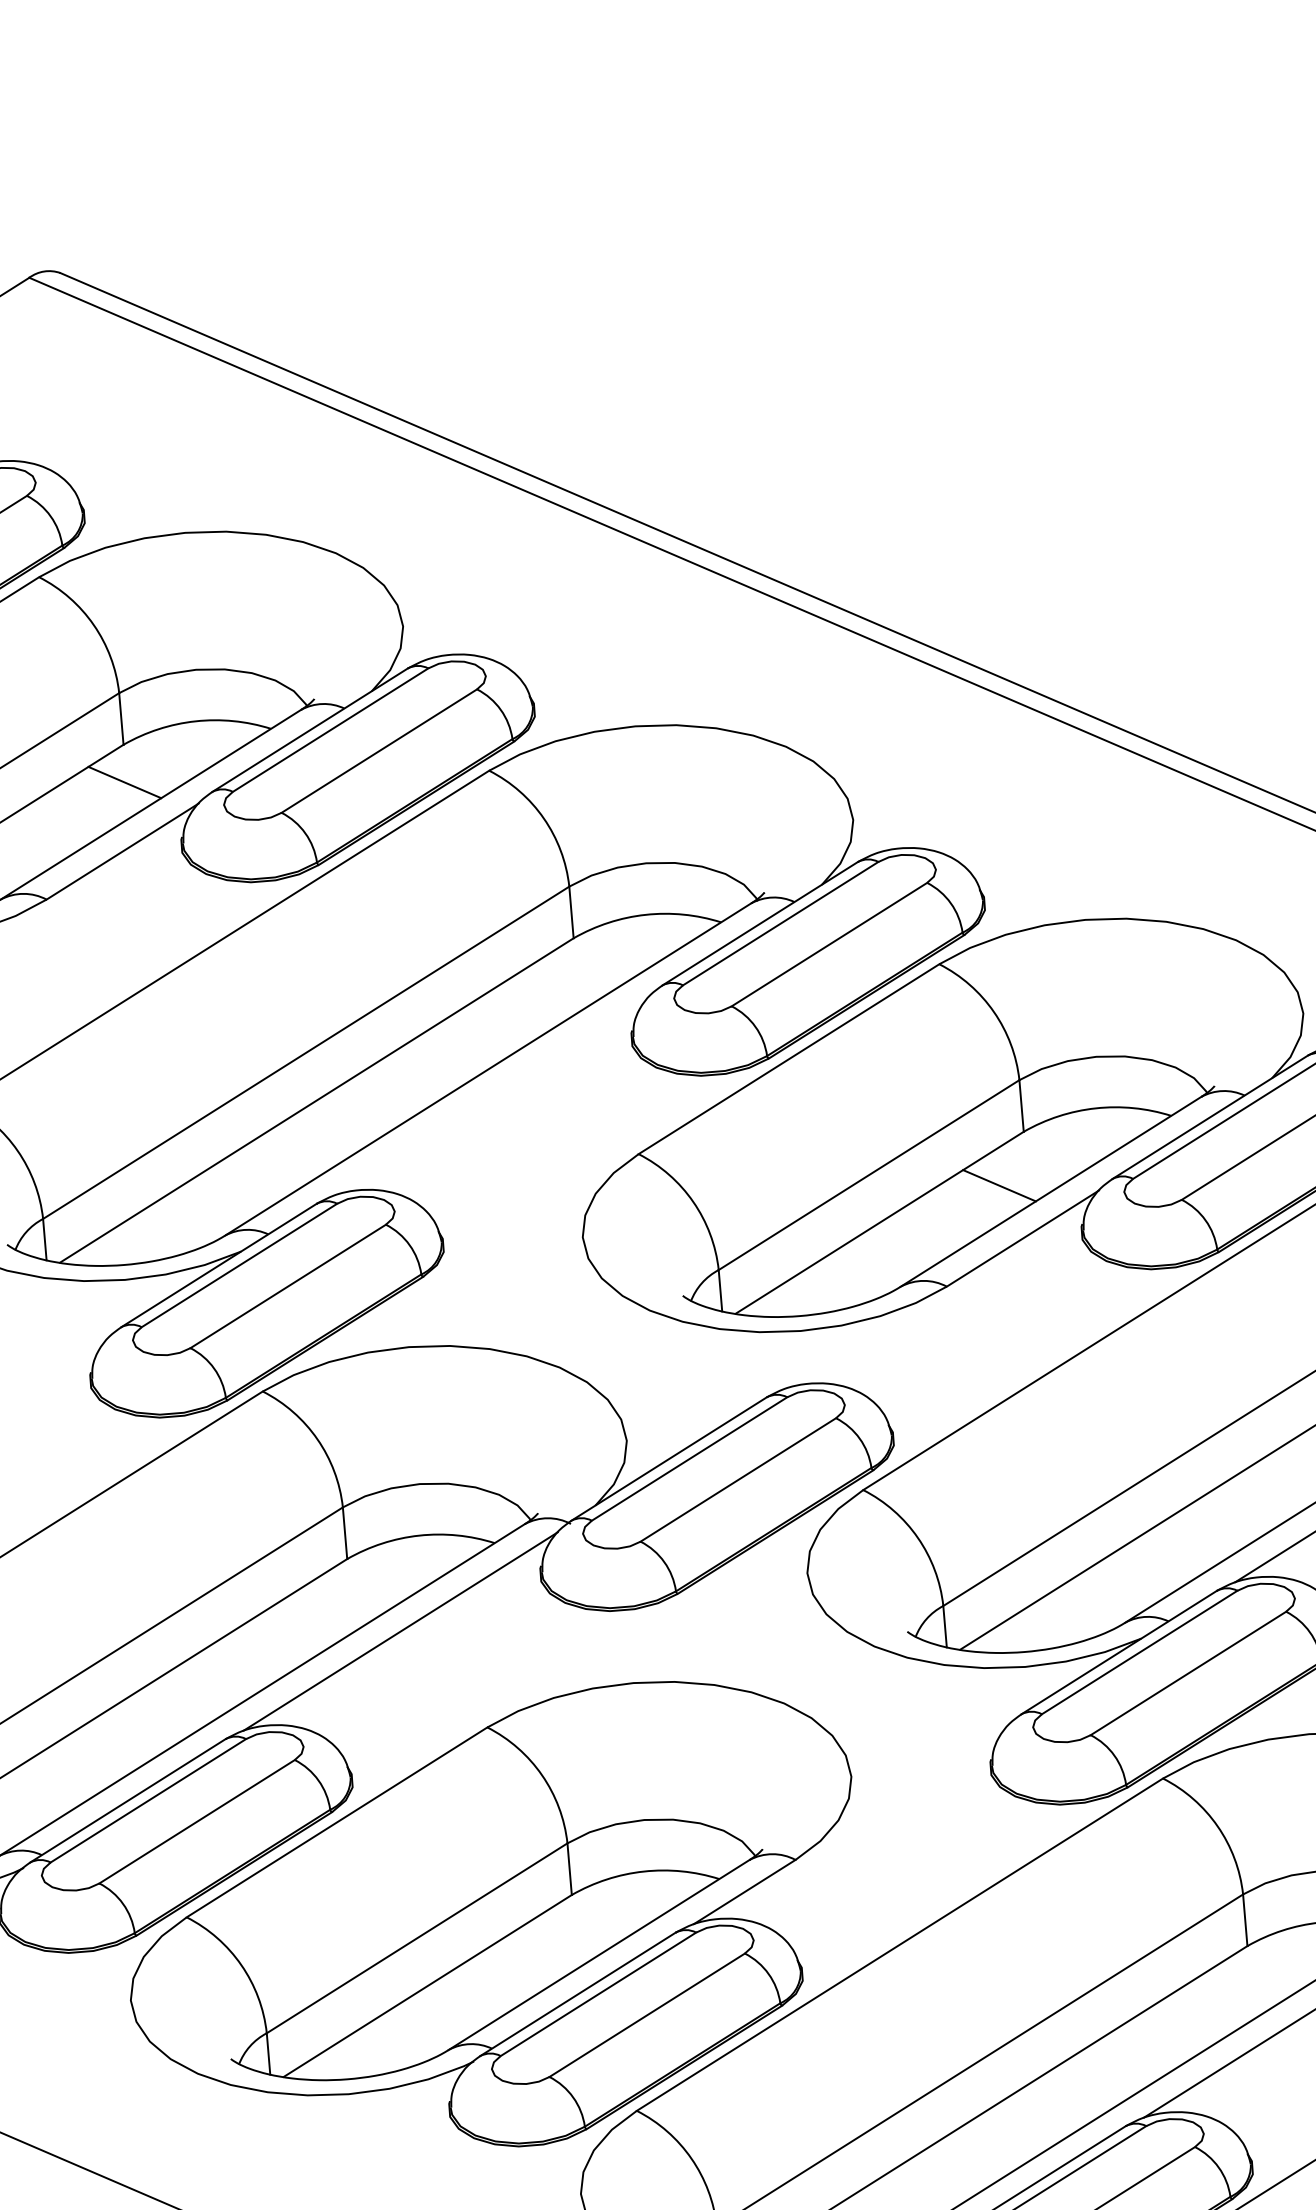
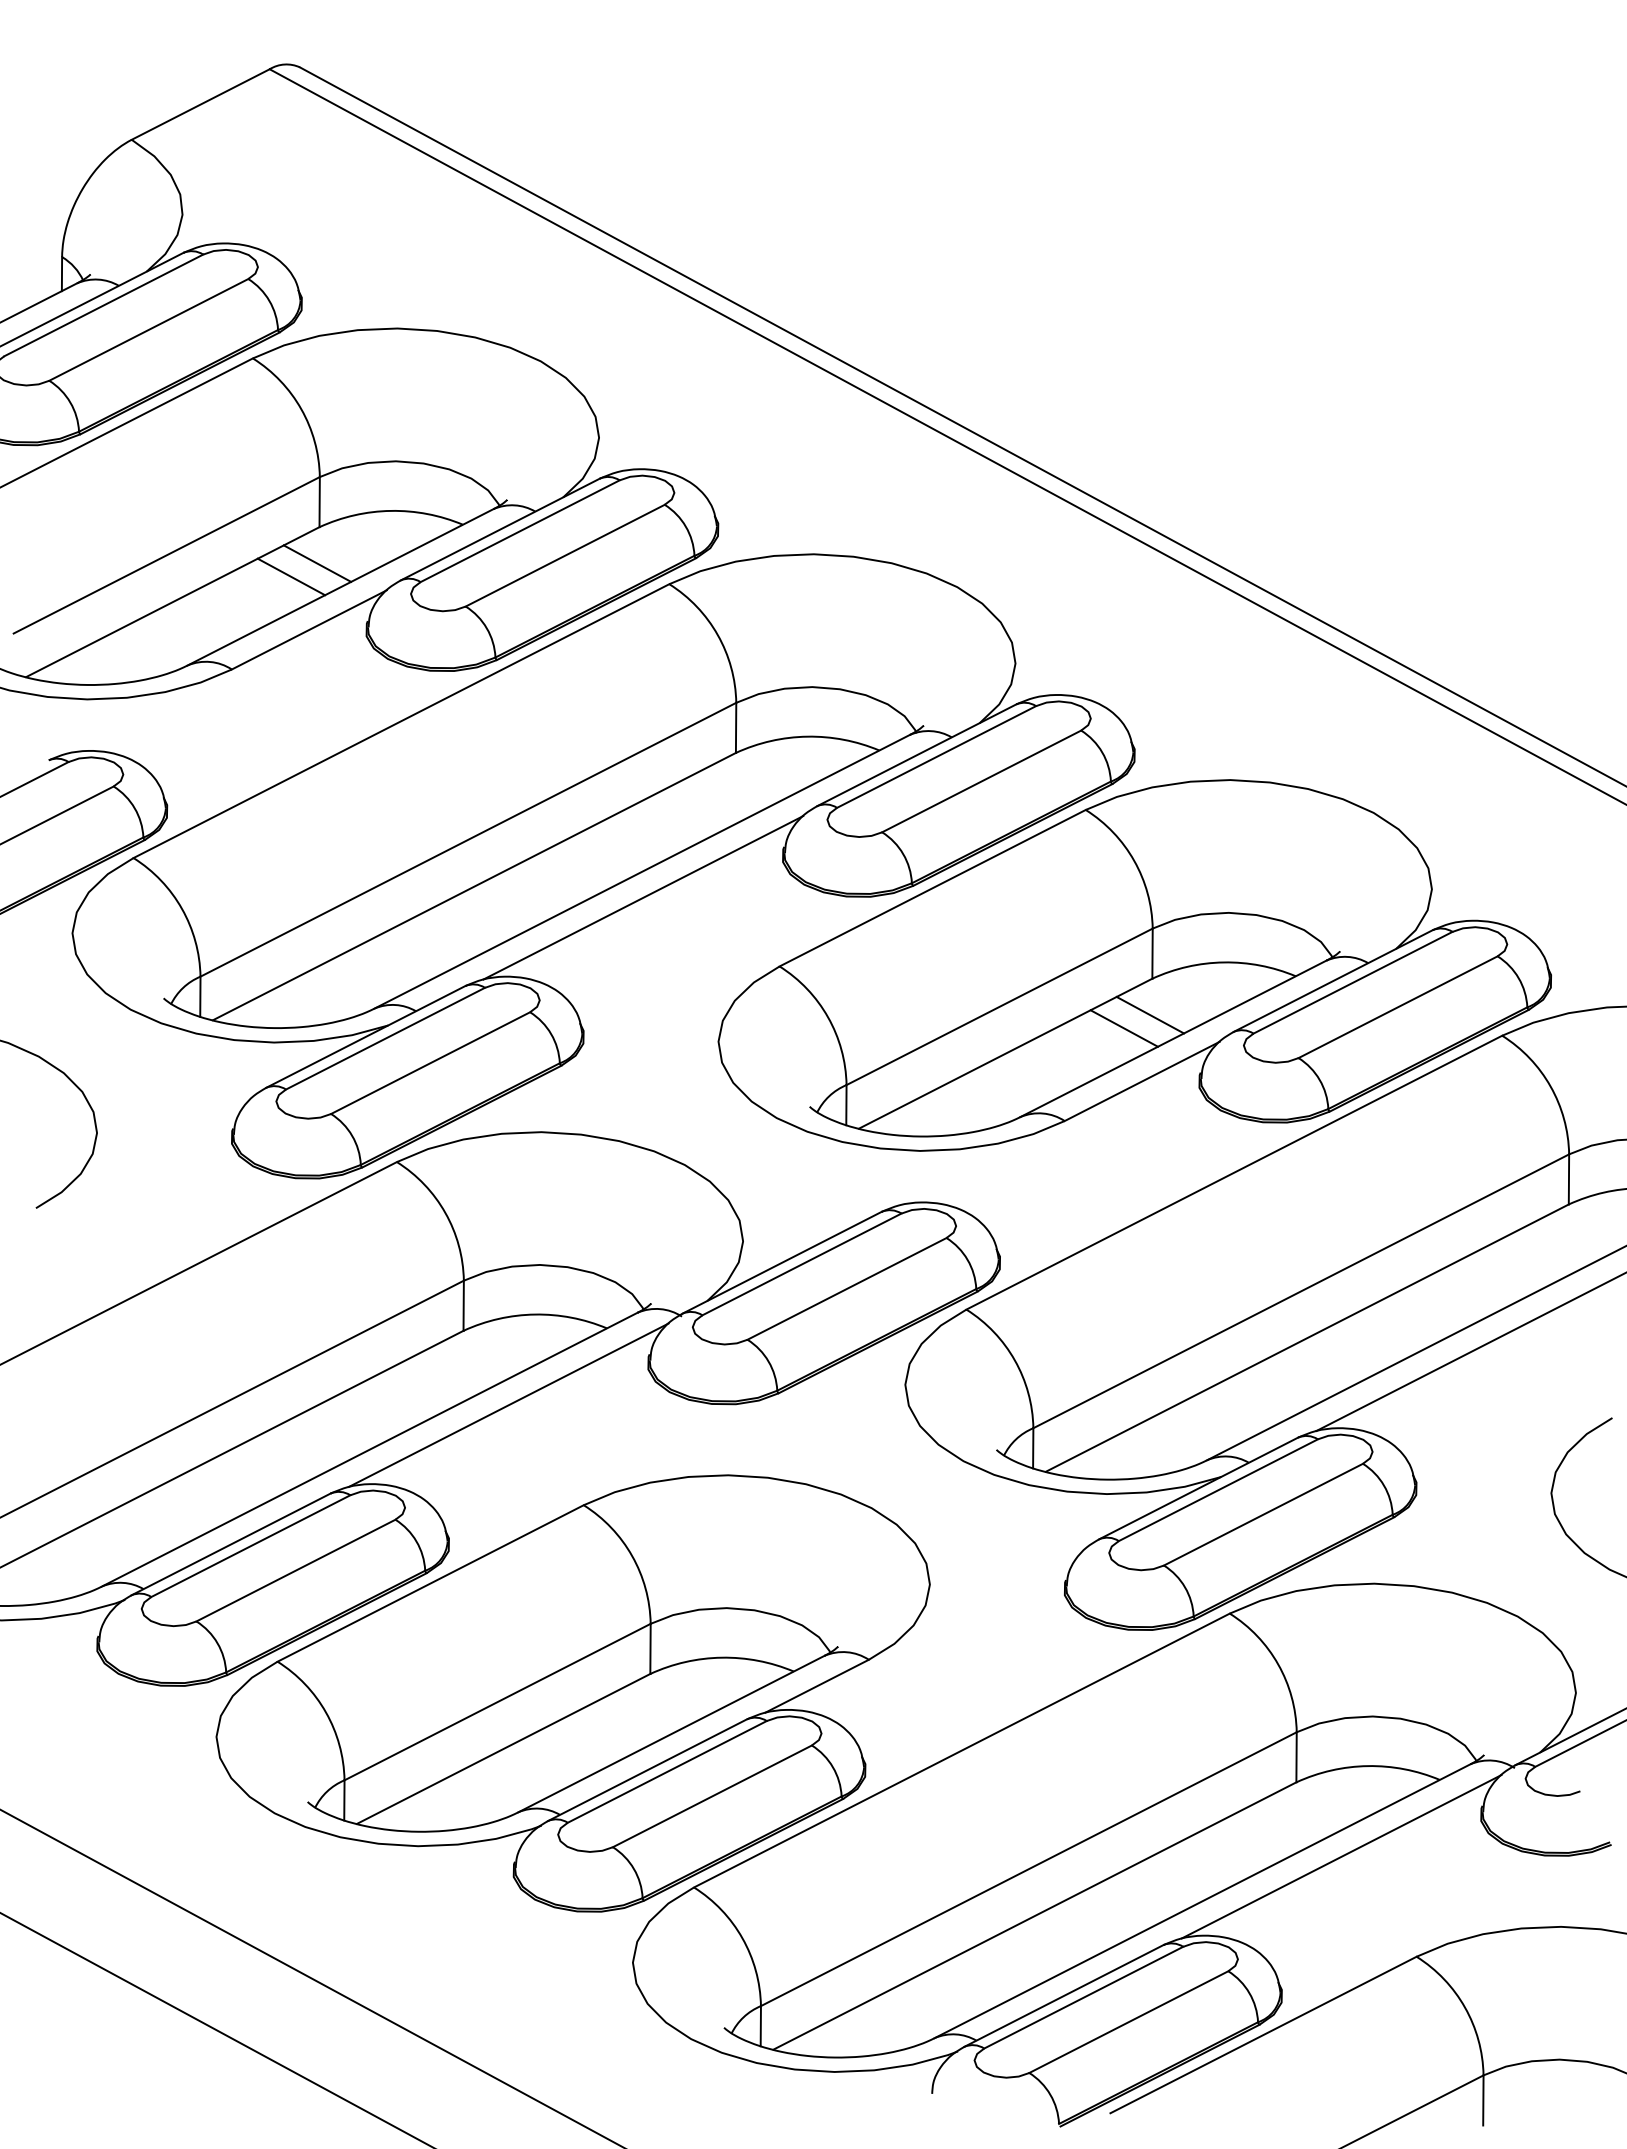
line: (99, 798) -> (291, 576), added
line: (491, 1095) -> (643, 897), added
line: (1025, 1168) -> (1150, 1014), added

